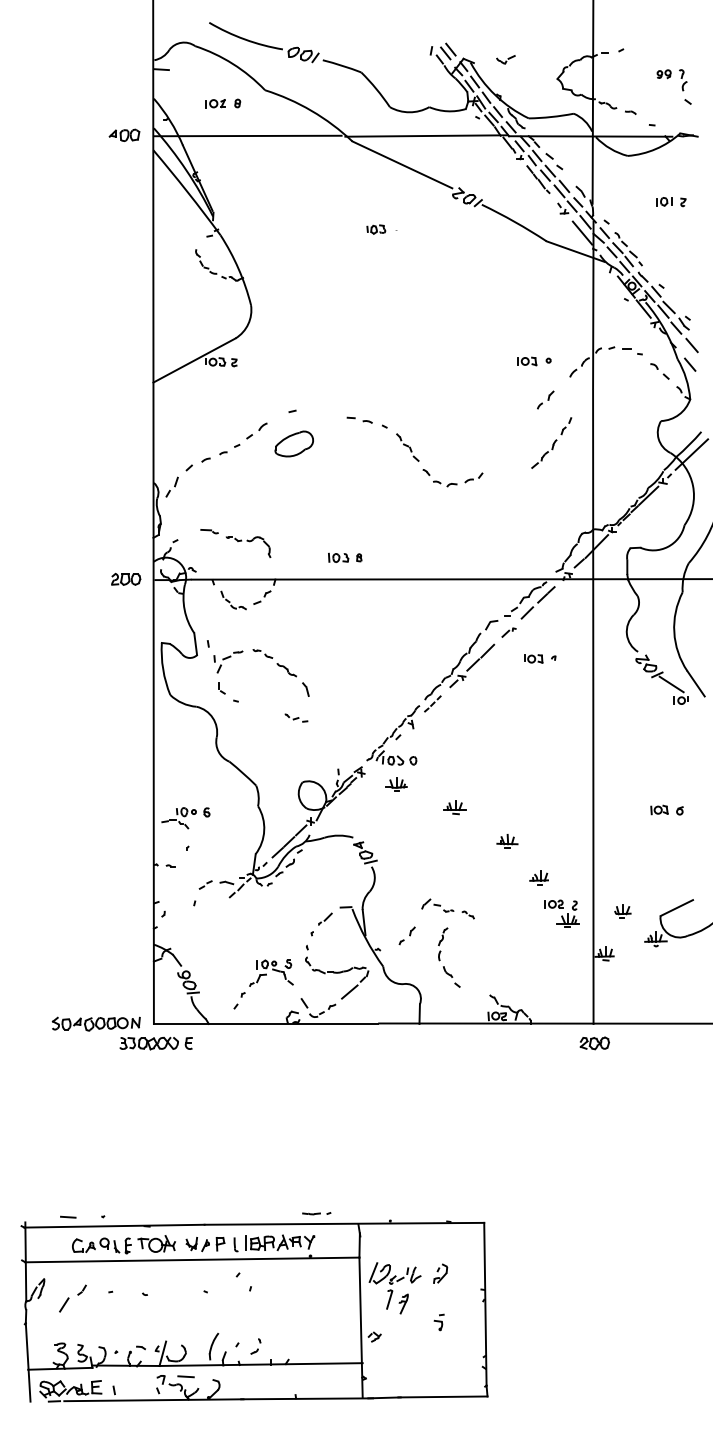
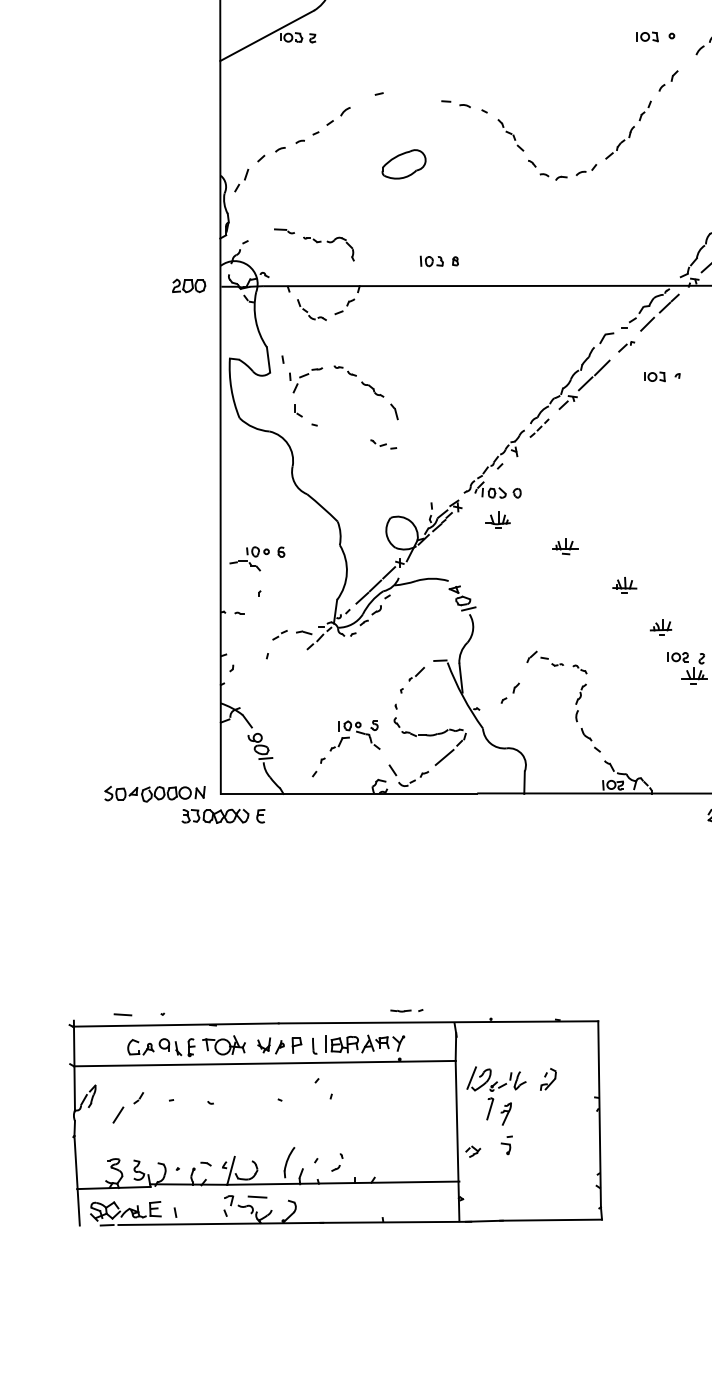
part: (551, 442) -> (628, 129), moved
part: (293, 443) -> (403, 163), moved
part: (440, 958) -> (578, 719), moved
part: (438, 1322) -> (506, 1145), moved

